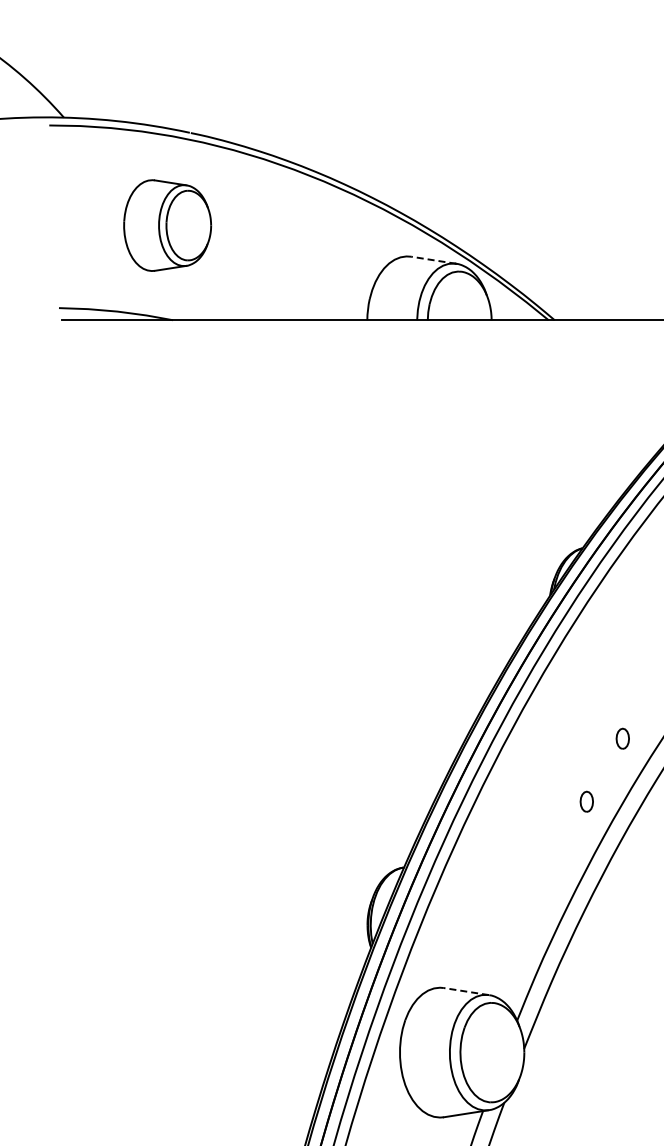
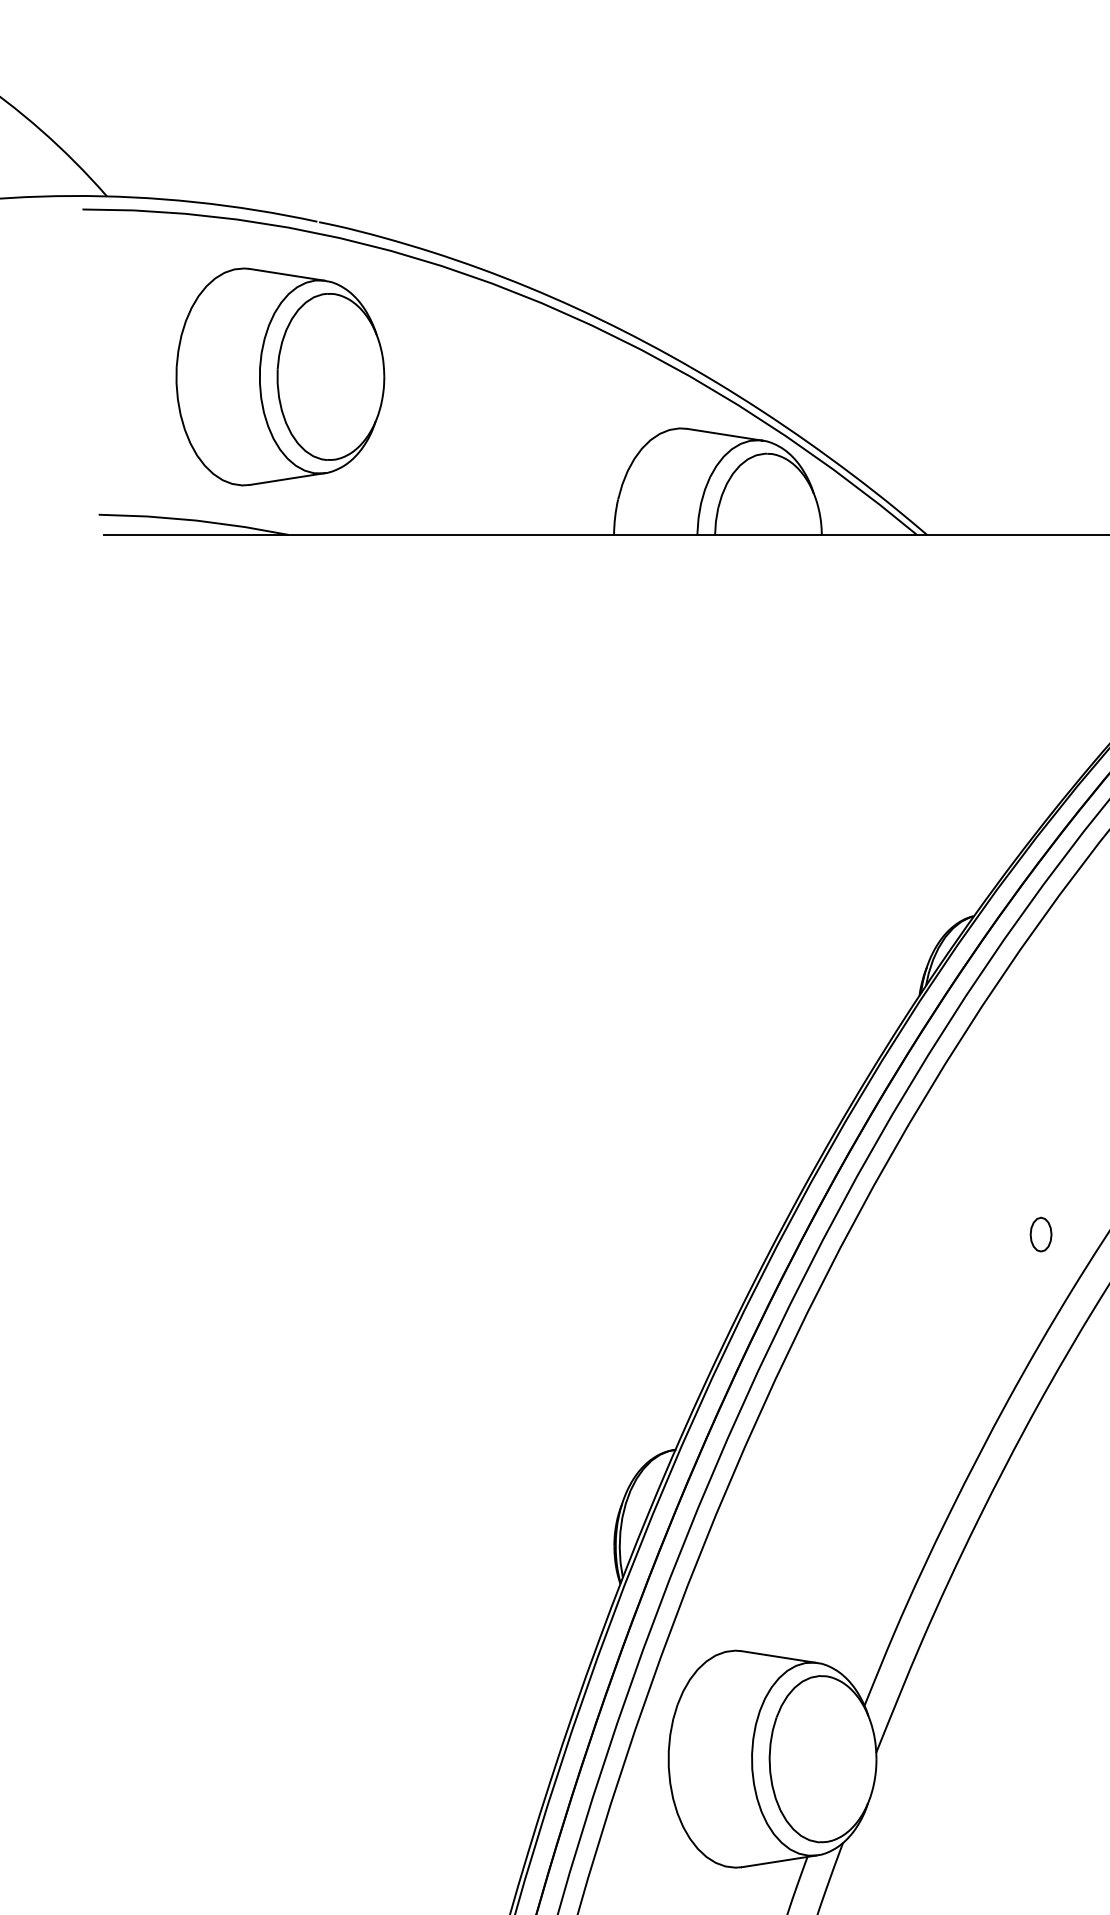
part: (167, 225) -> (280, 376), size x1.43
line: (433, 260) -> (724, 435), dashed -> solid
part: (586, 801) -> (980, 1339), removed
line: (466, 991) -> (779, 1656), dashed -> solid

